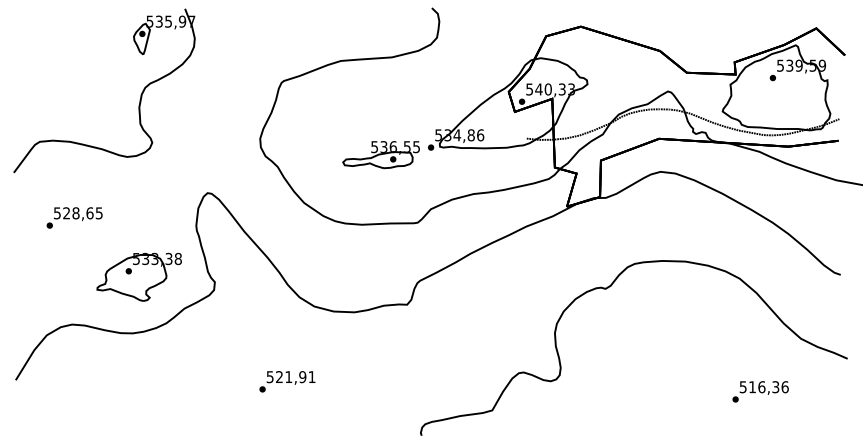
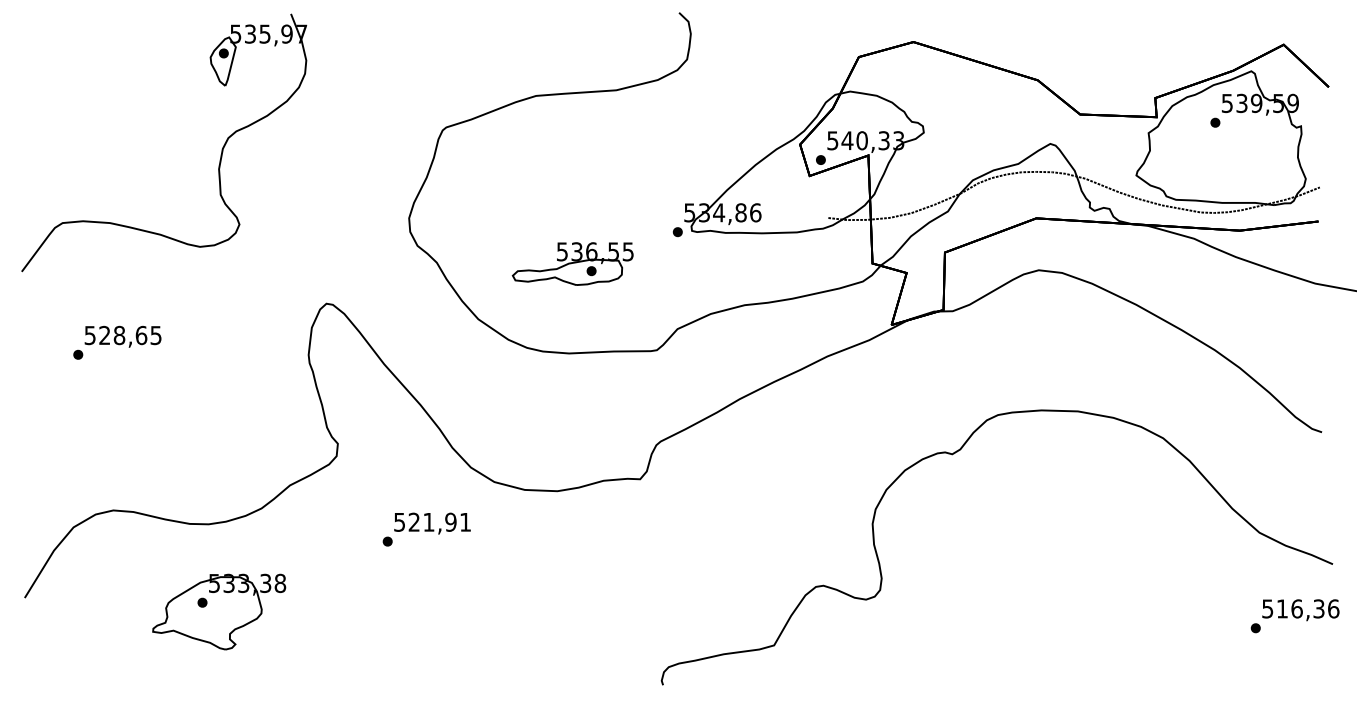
part: (380, 155) -> (571, 265), moved
part: (138, 276) -> (217, 610), moved
text: (287, 381) -> (426, 529), moved
text: (760, 391) -> (1294, 615), moved

